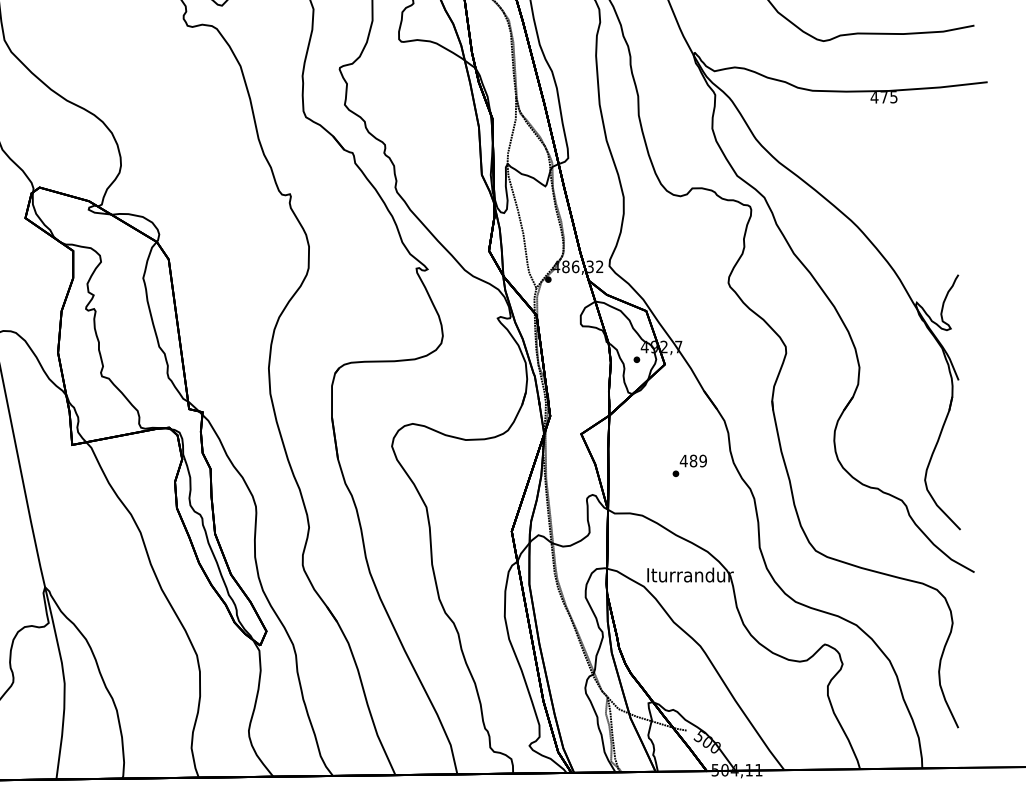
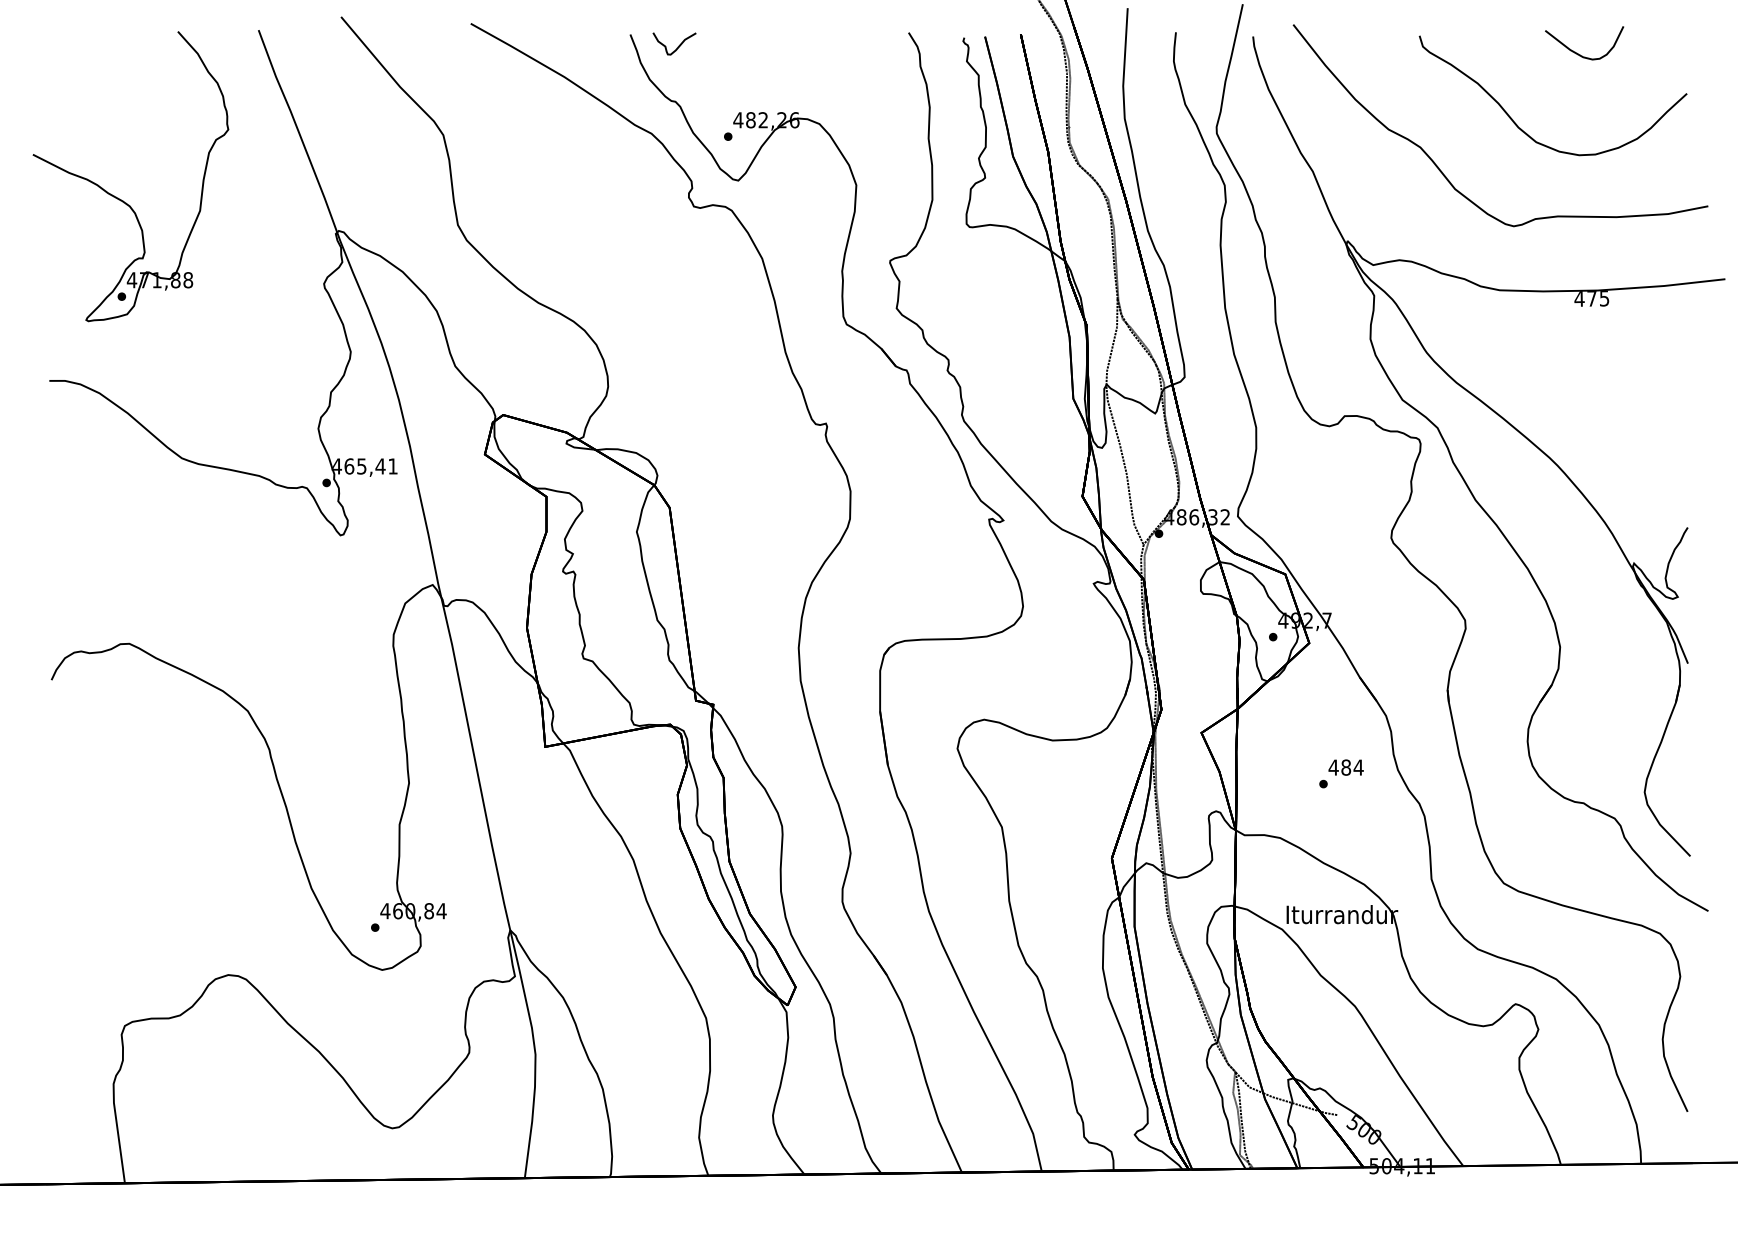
text: (703, 460) -> (1358, 767), 489 -> 484

